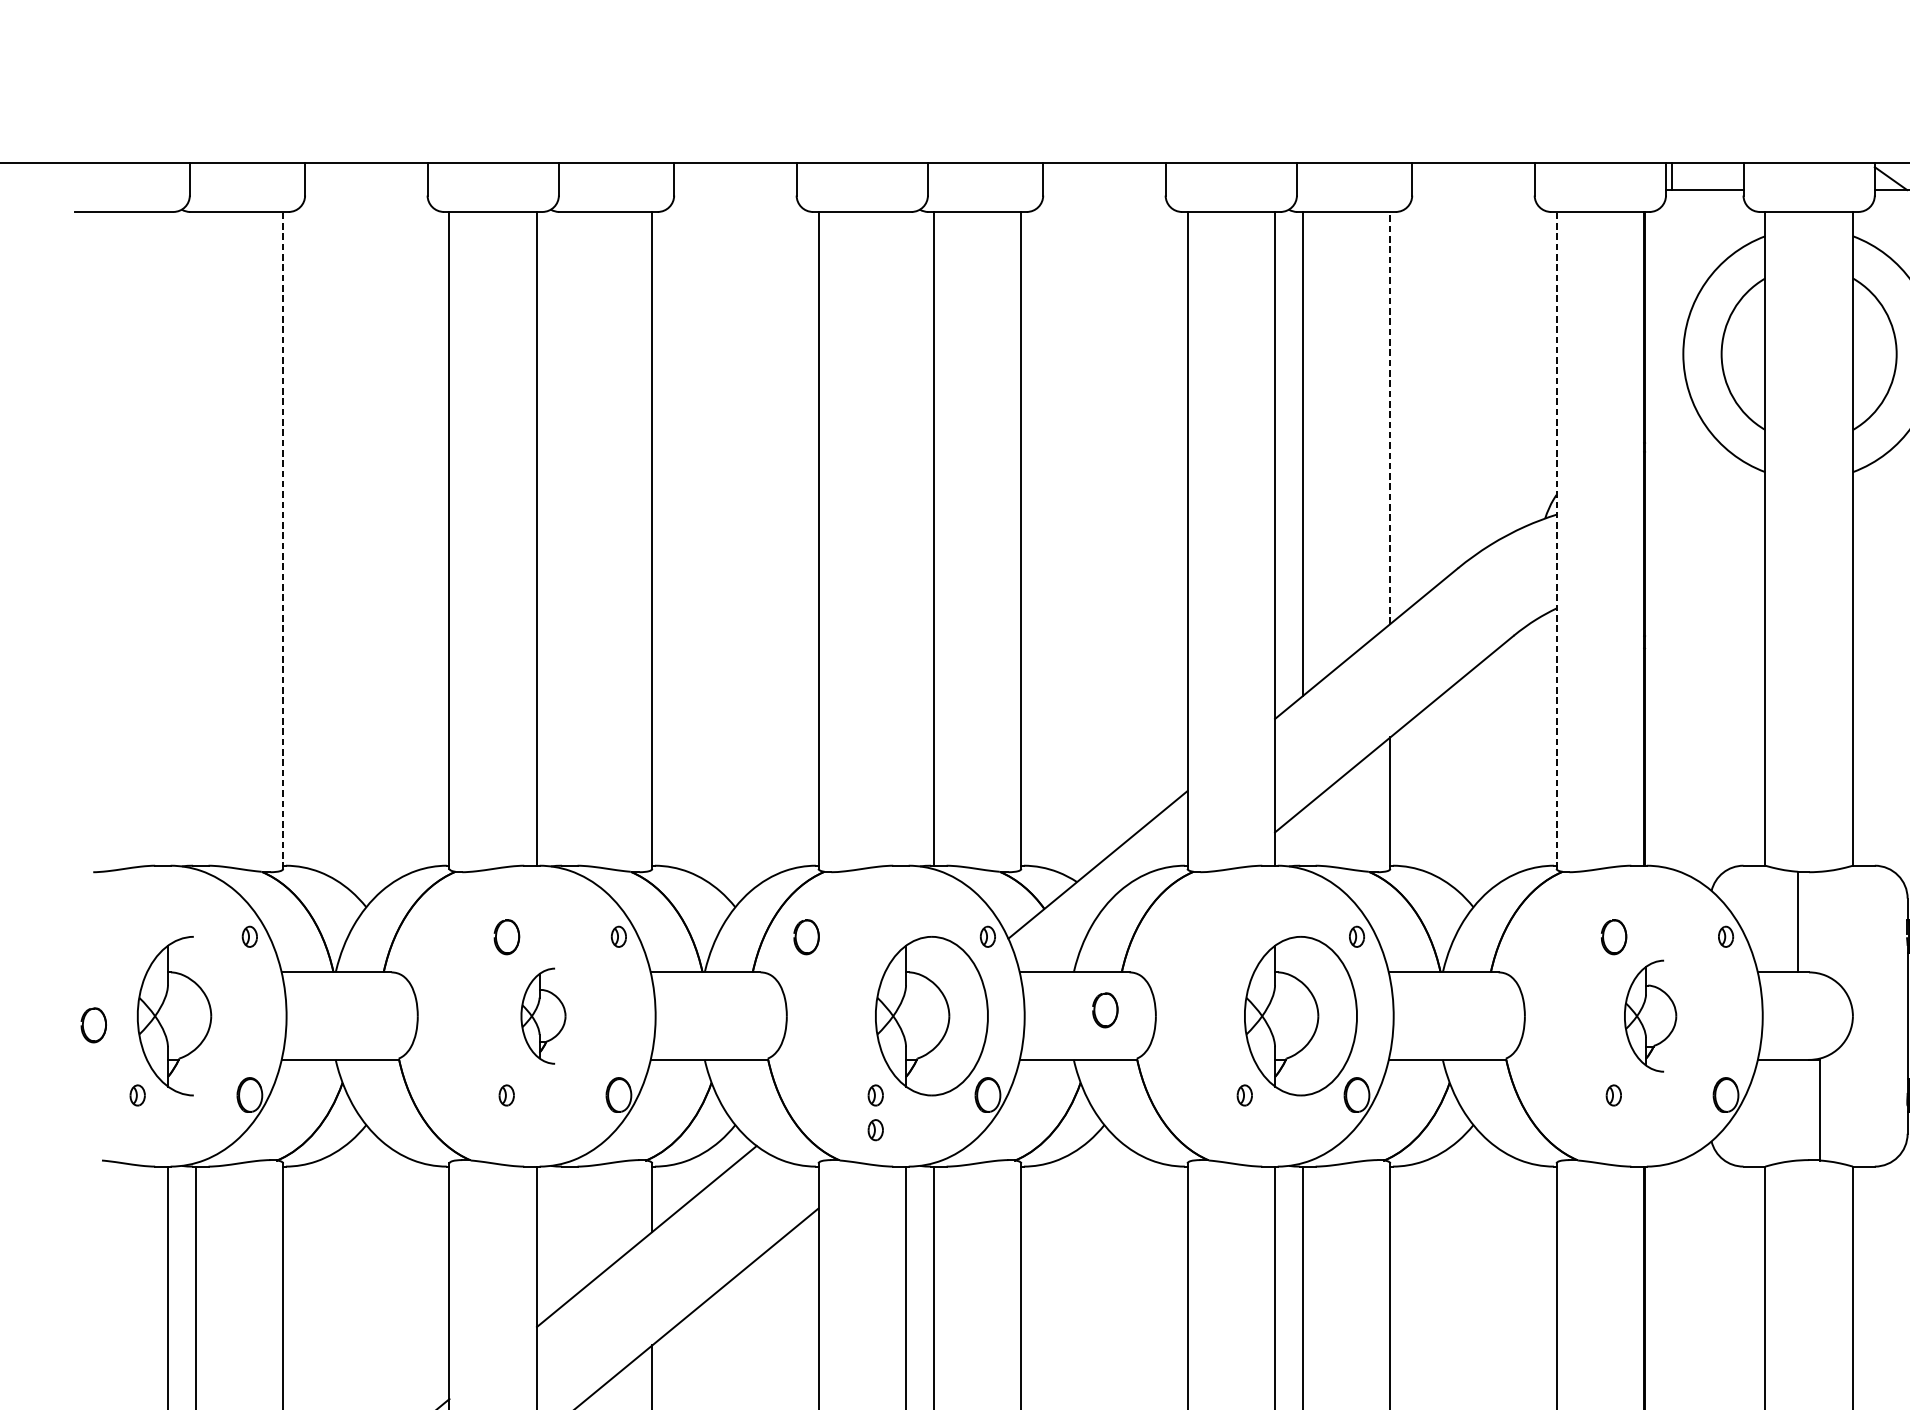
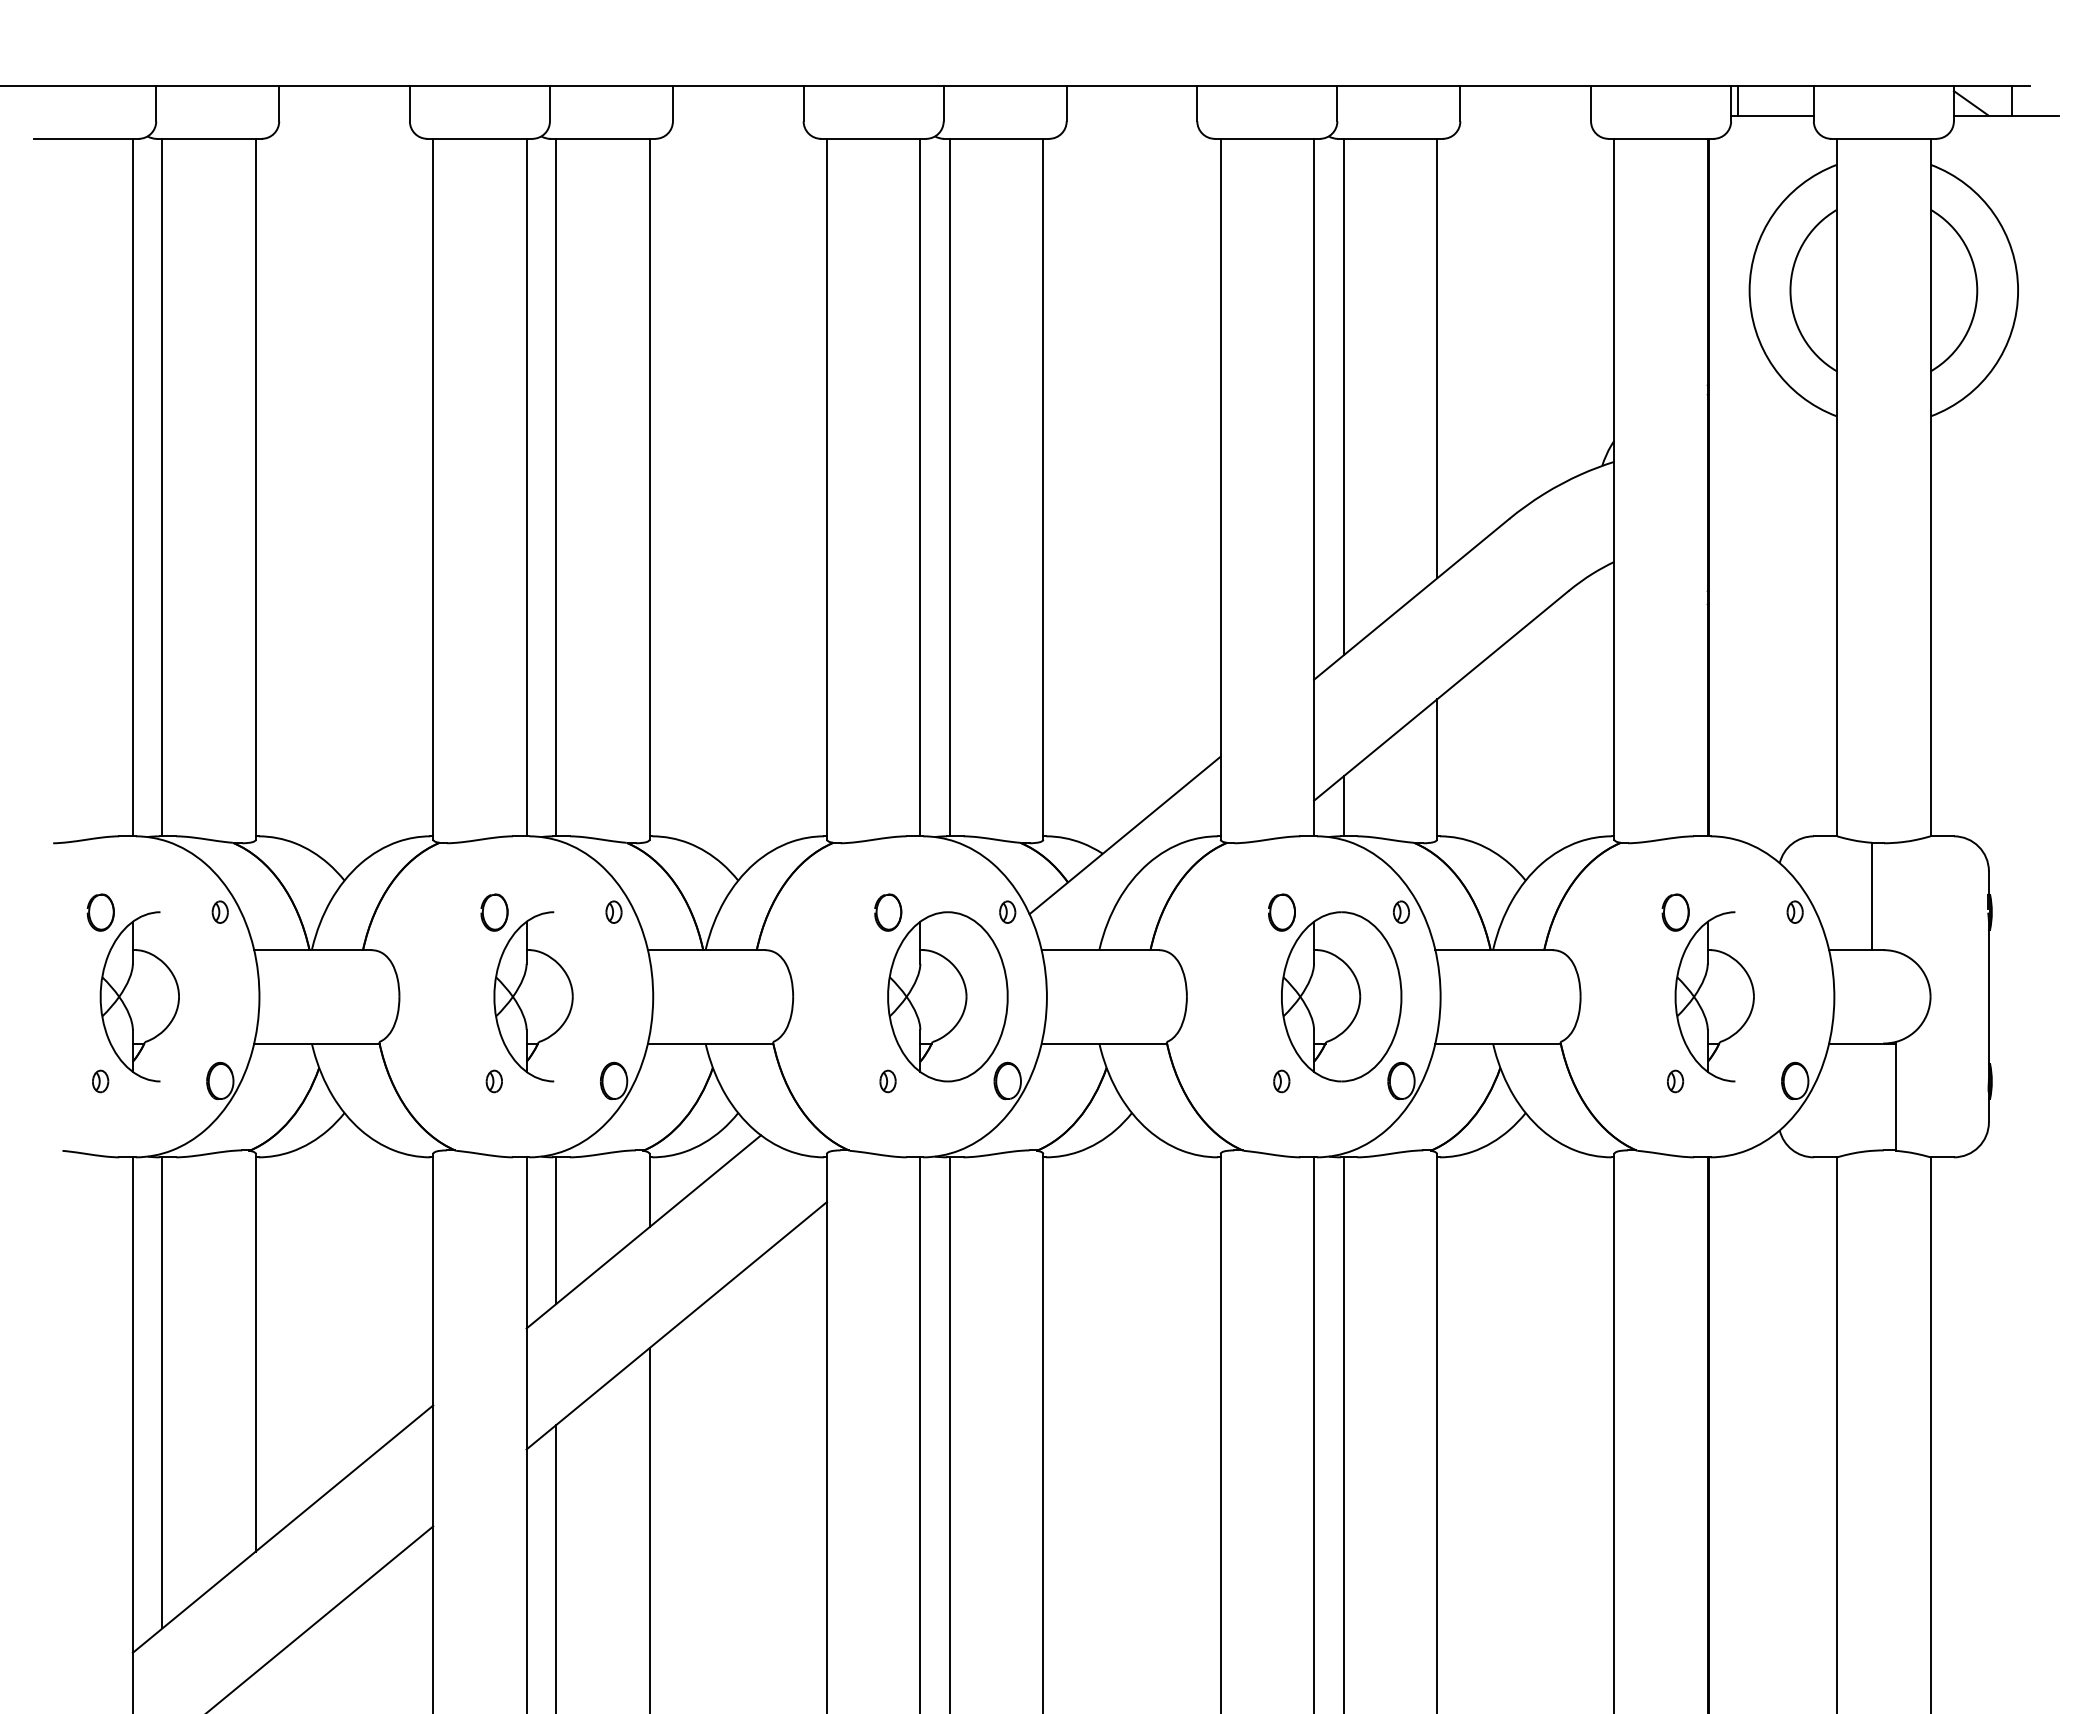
line: (1390, 417) -> (1437, 358), dashed -> solid
line: (167, 538) -> (132, 487), added
line: (195, 538) -> (162, 487), added
line: (565, 538) -> (556, 487), added
line: (906, 538) -> (920, 487), added
line: (282, 539) -> (255, 488), dashed -> solid
line: (1556, 539) -> (1614, 488), dashed -> solid
line: (1302, 837) -> (1343, 806), added
part: (806, 937) -> (888, 912), moved
part: (1104, 1010) -> (1281, 912), moved
part: (543, 1015) -> (533, 996), size x1.67
part: (1650, 1015) -> (1714, 996), size x1.43
part: (93, 1025) -> (100, 912), moved
part: (875, 1130) -> (887, 1118), removed
line: (565, 1235) -> (556, 1230), added

